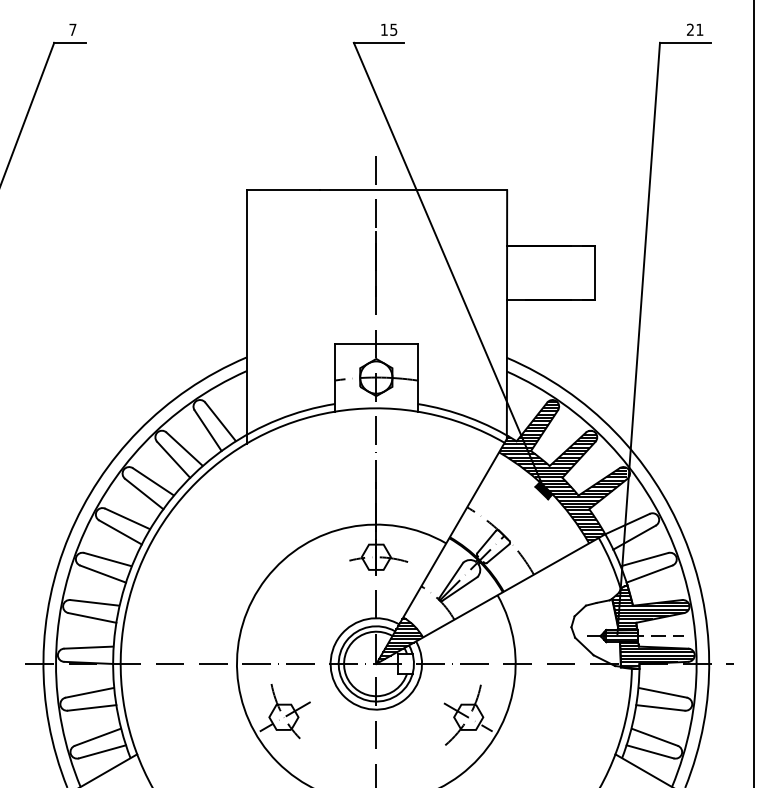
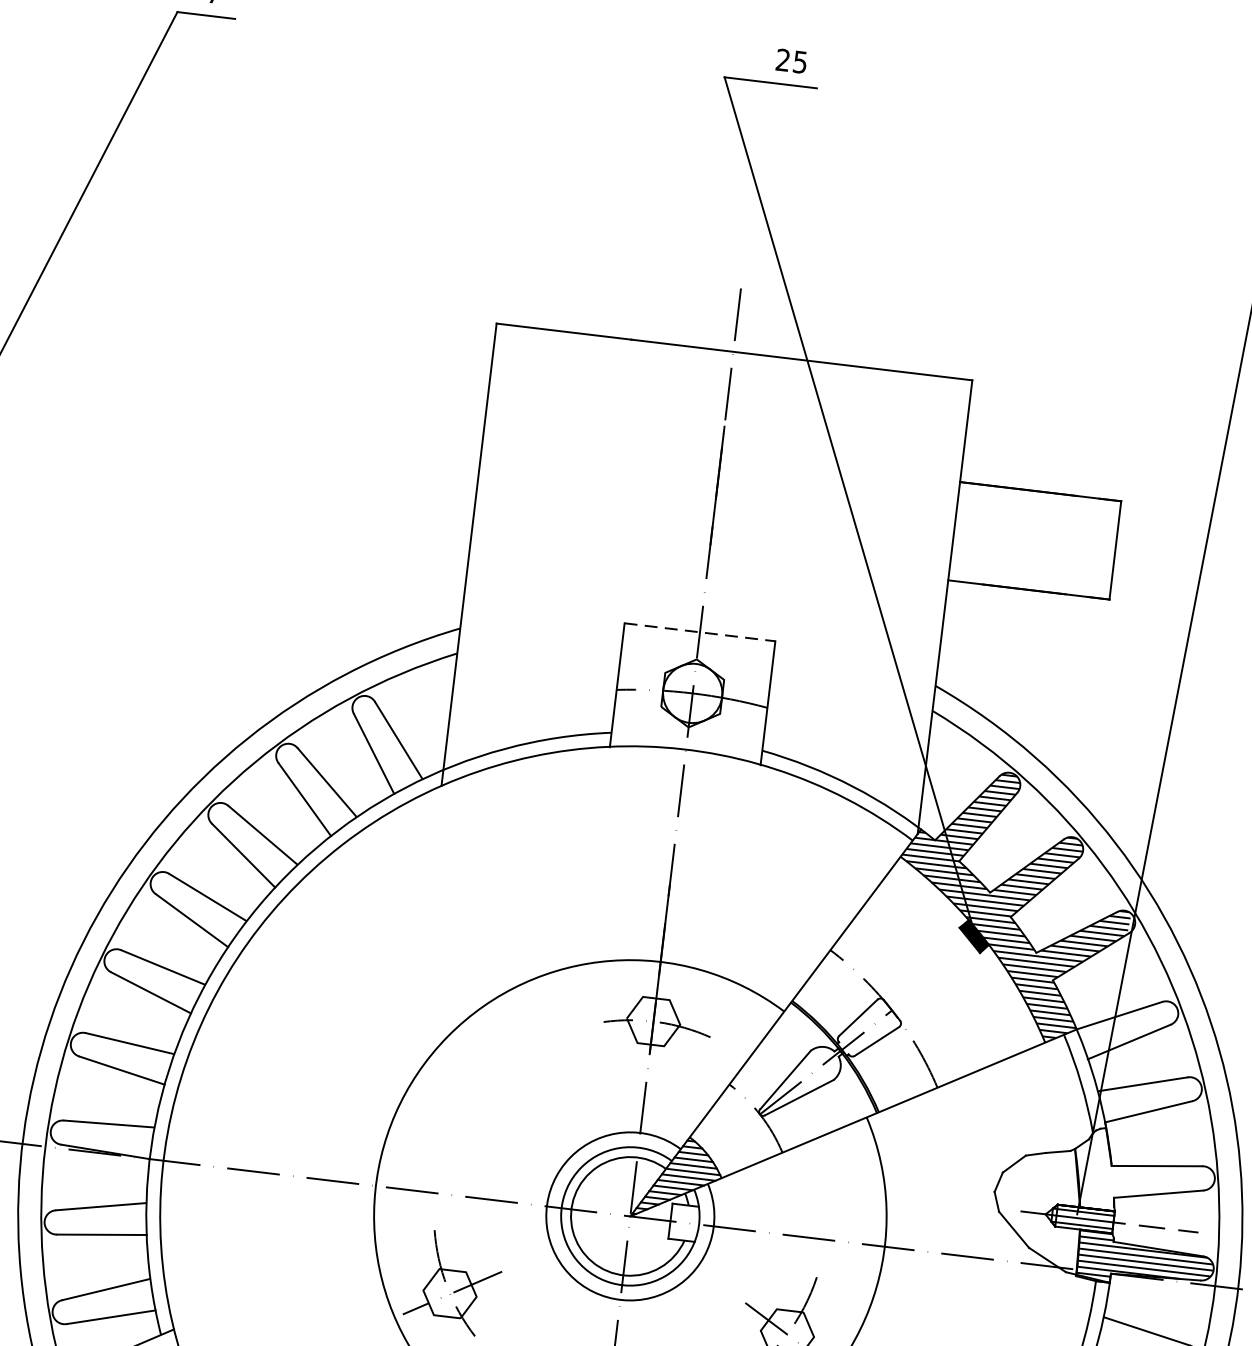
text: (383, 29) -> (781, 59), 15 -> 25
line: (376, 344) -> (700, 633), solid -> dashed
hatch: (650, 607) -> (1143, 1173), removed

